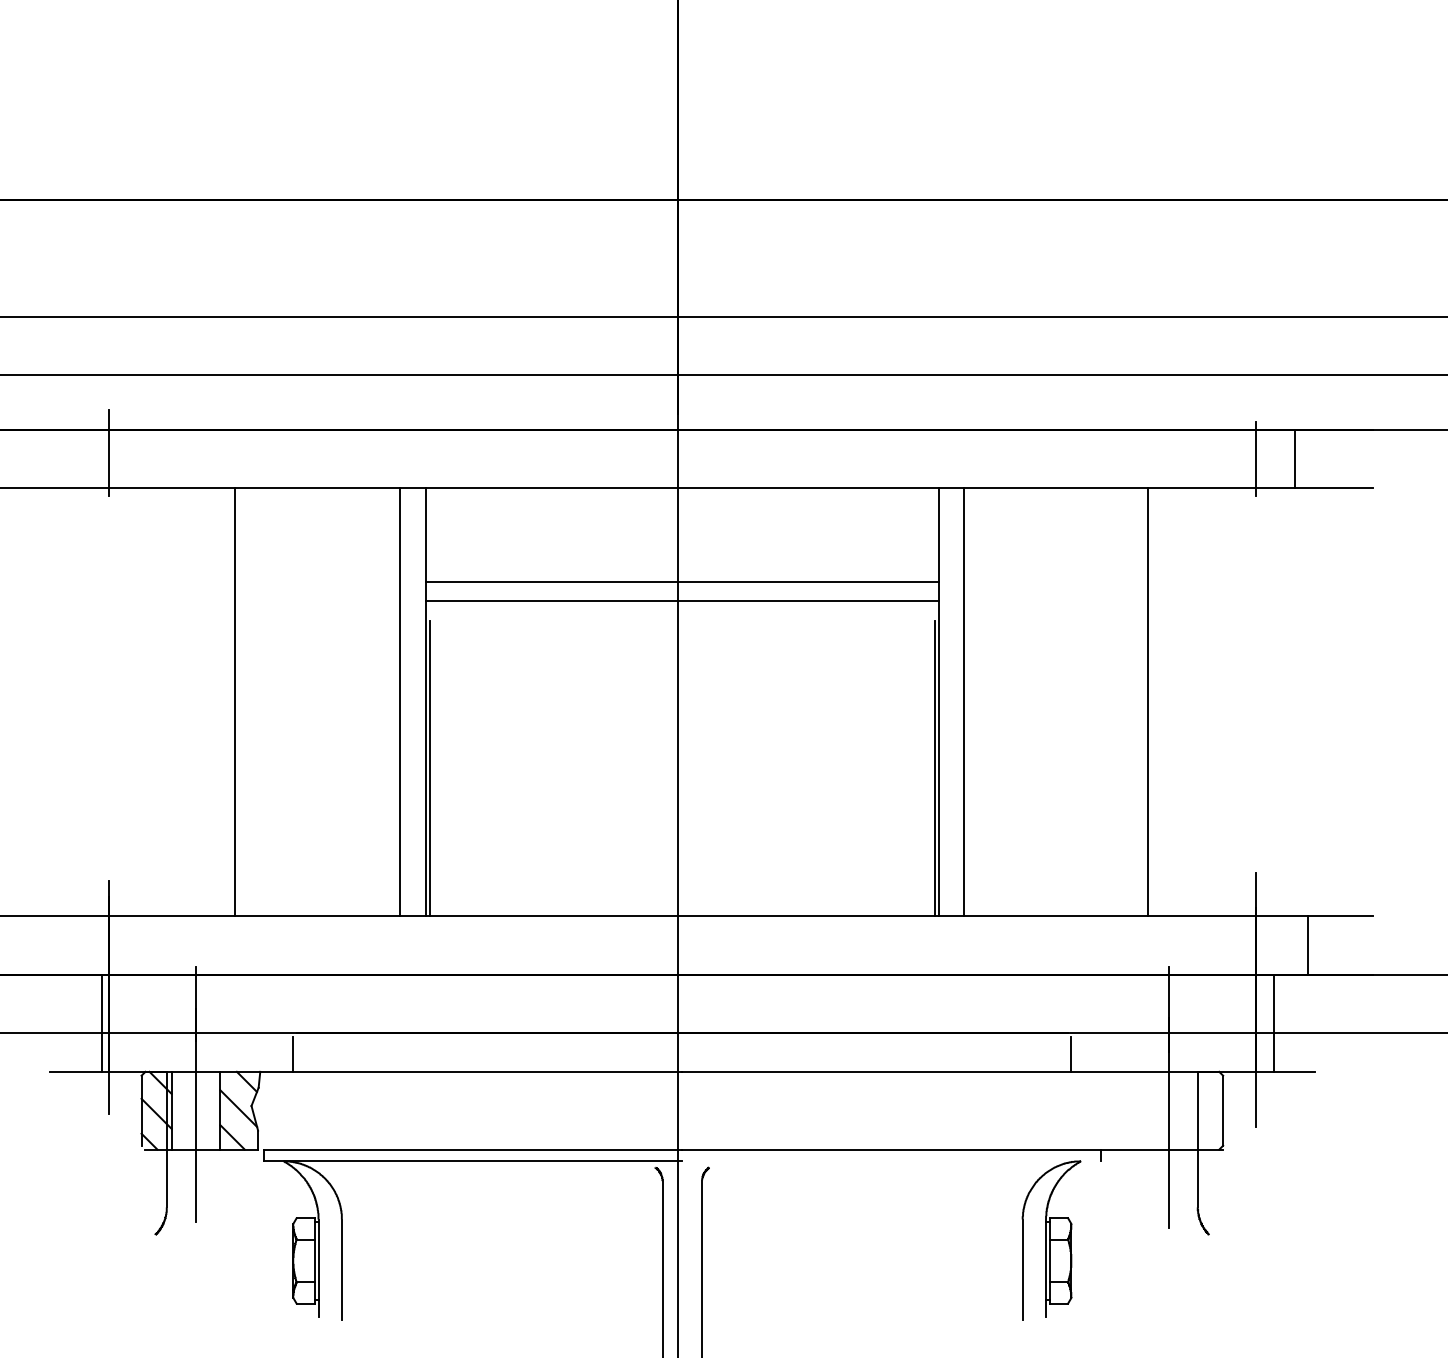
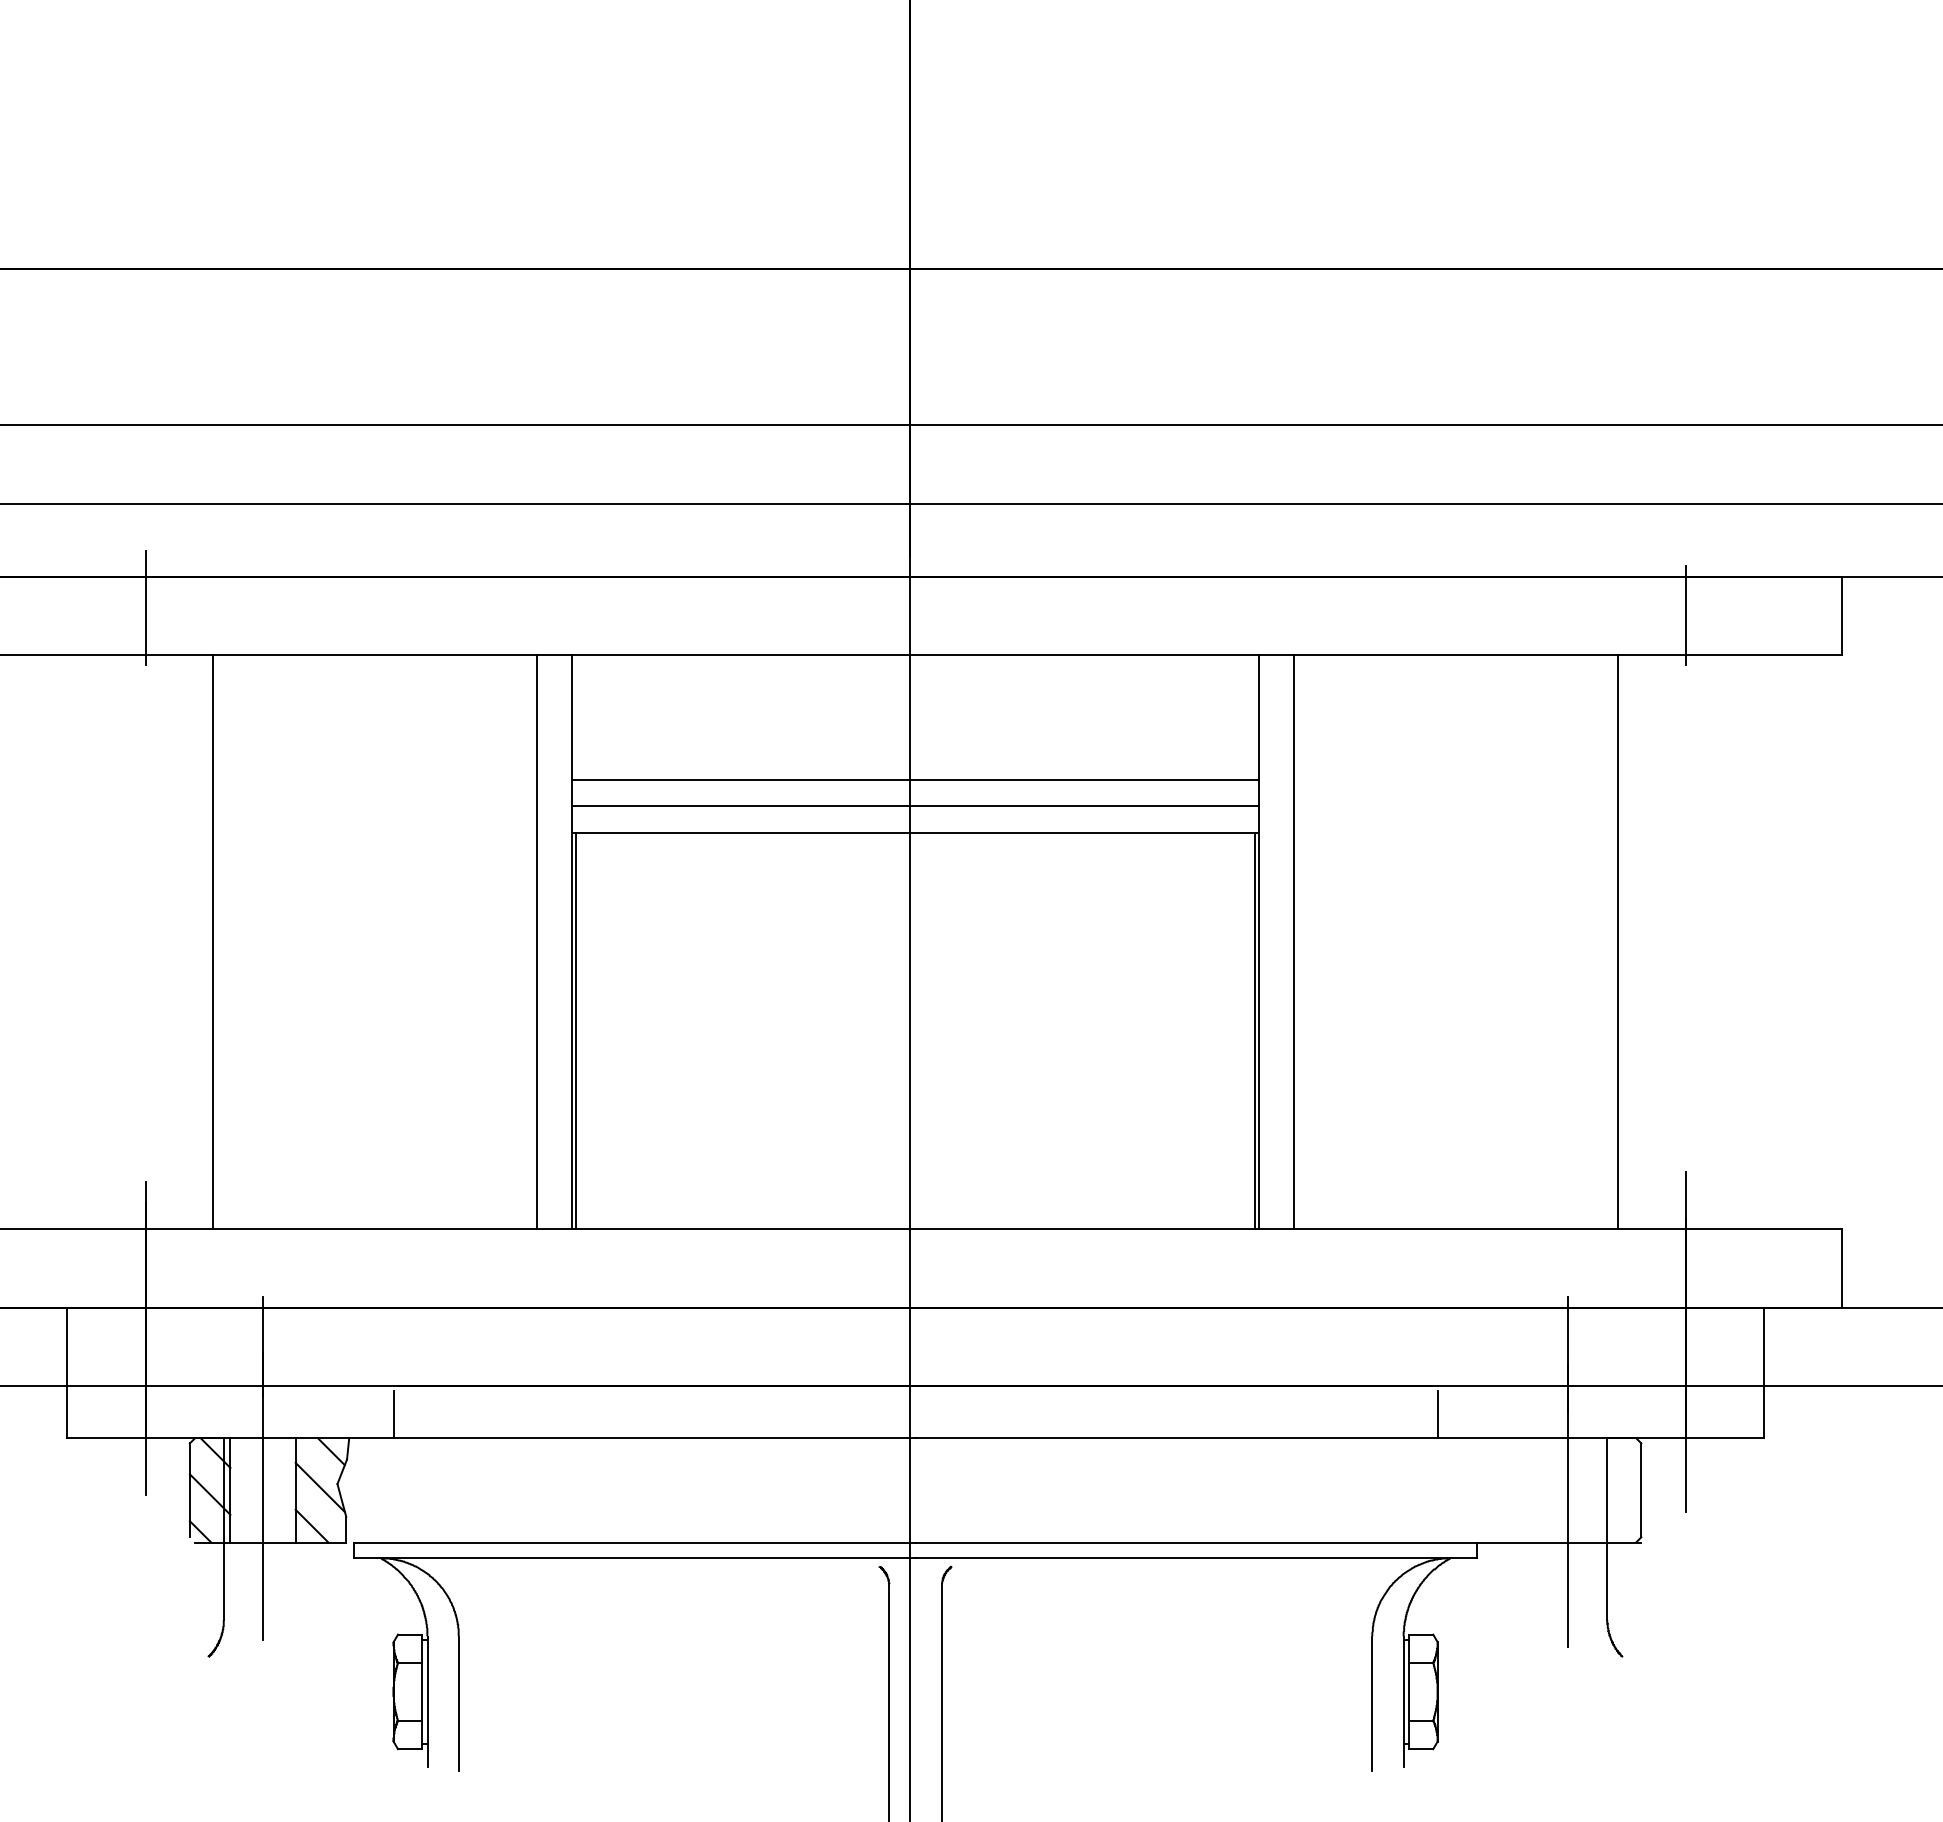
line: (1294, 458) -> (1842, 615), moved
line: (682, 620) -> (915, 832), added
line: (235, 702) -> (213, 942), moved
line: (1147, 702) -> (1617, 942), moved
line: (1308, 945) -> (1842, 1268), moved
line: (101, 1022) -> (67, 1372), moved
line: (1273, 1022) -> (1763, 1372), moved
line: (890, 1161) -> (1195, 1558), added

